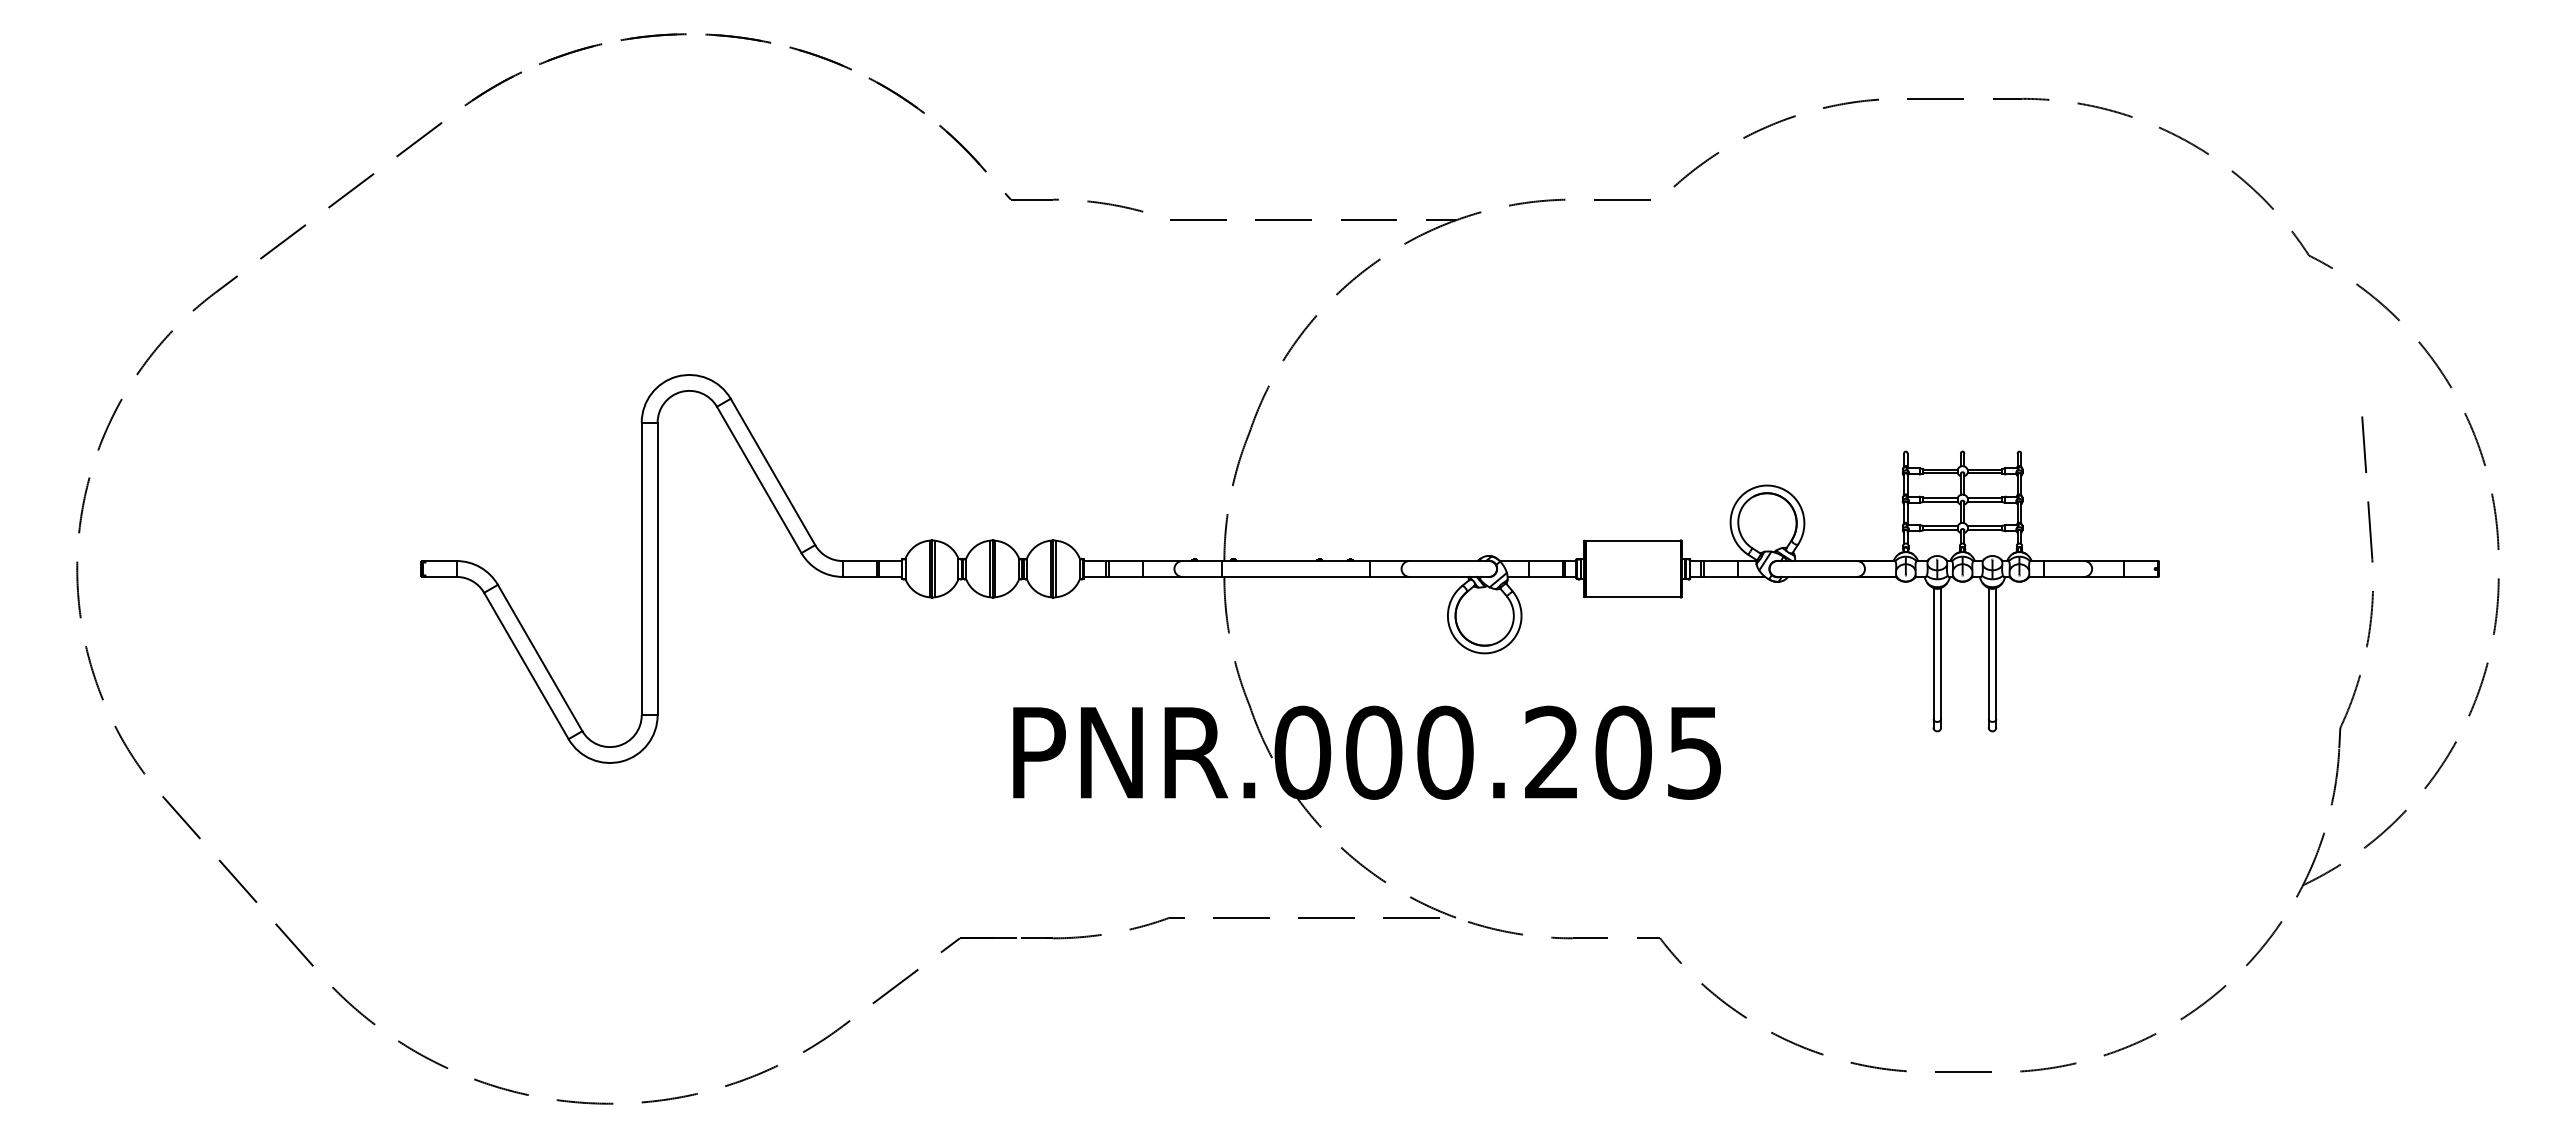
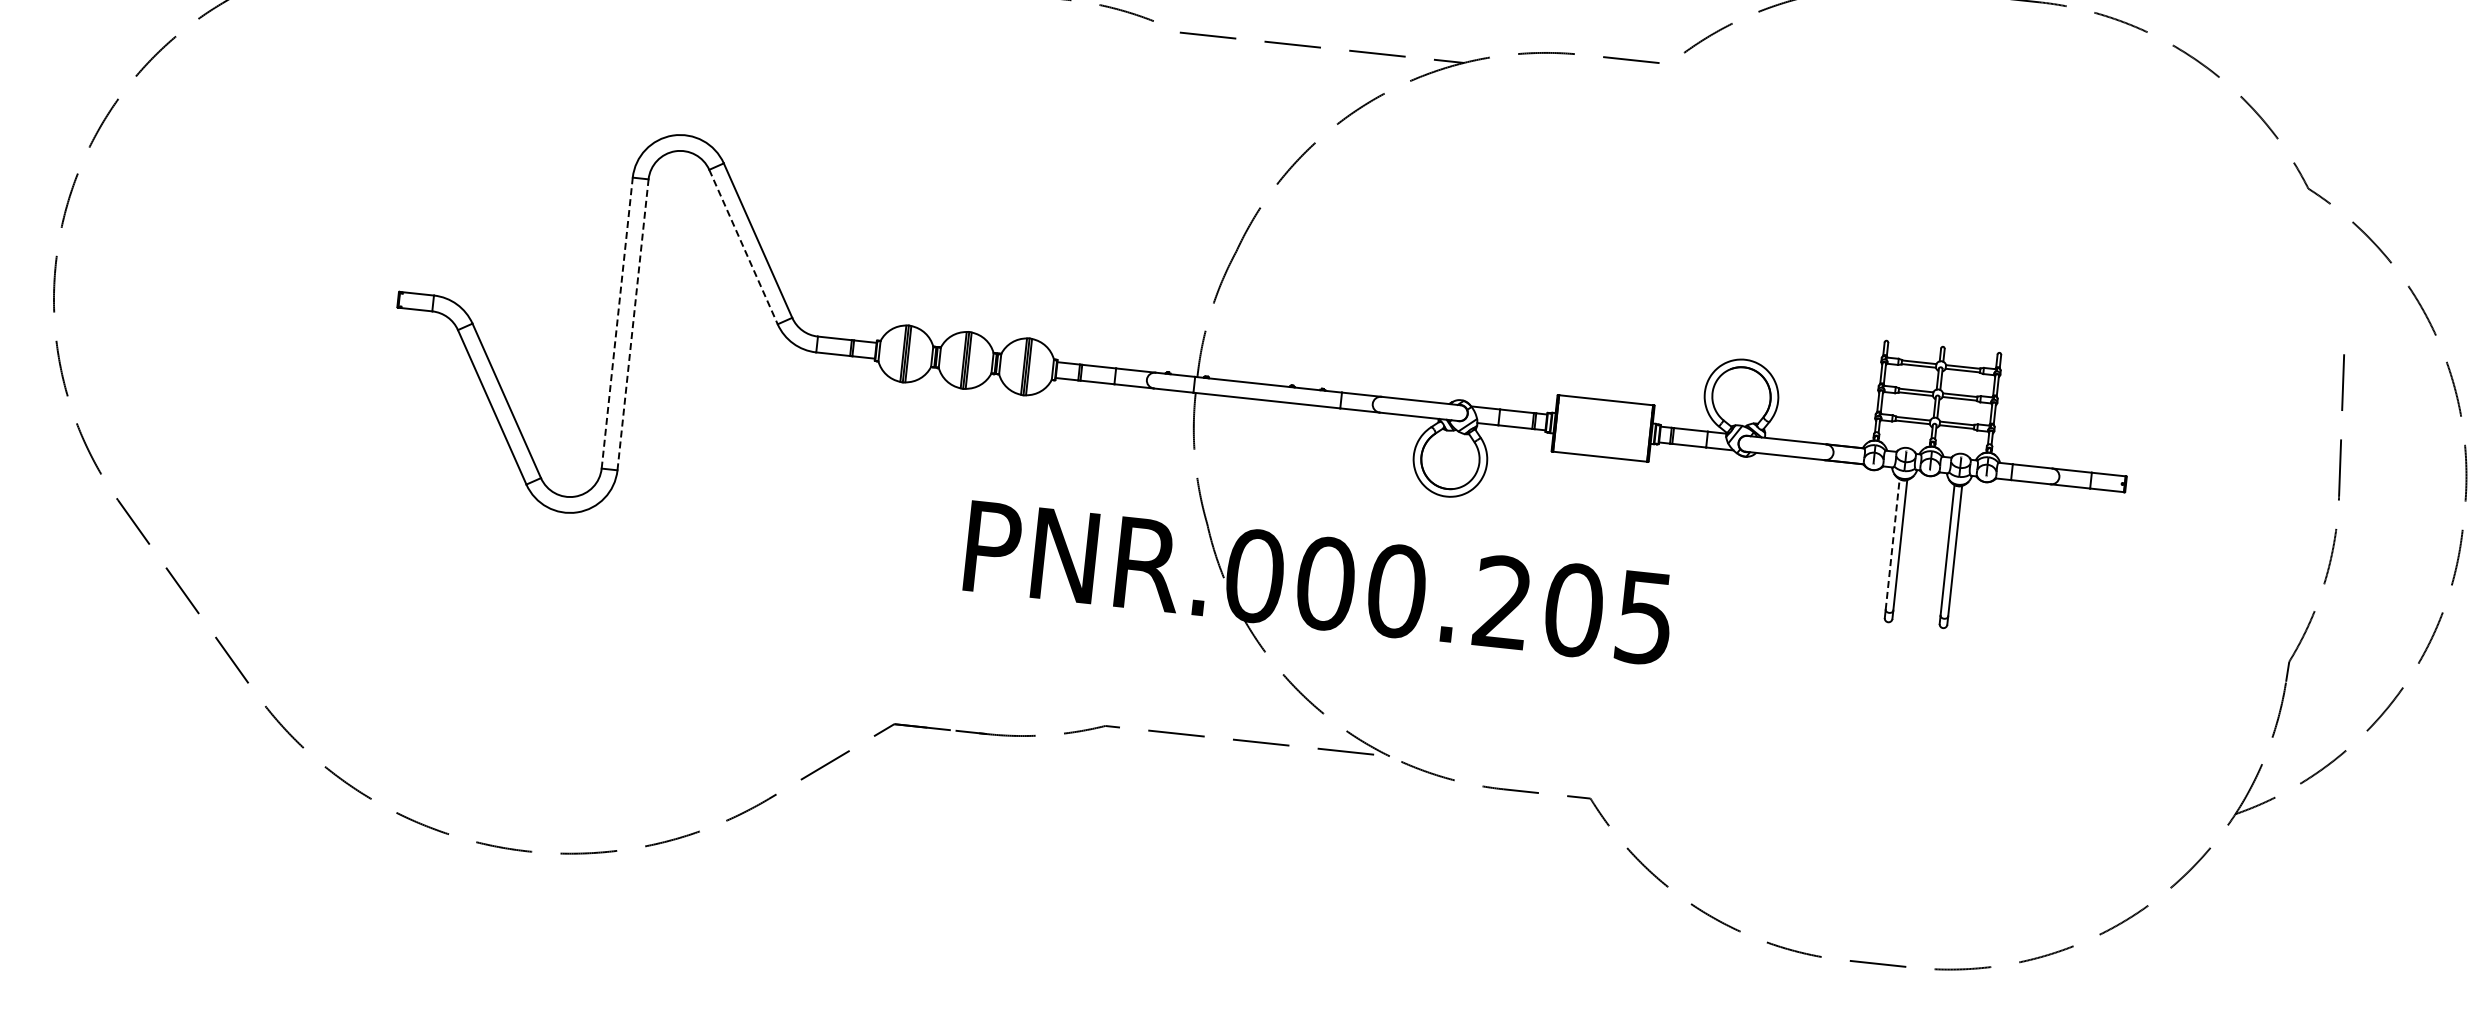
line: (759, 480) -> (743, 247), solid -> dashed
line: (641, 568) -> (617, 322), solid -> dashed
line: (657, 568) -> (632, 324), solid -> dashed
line: (1933, 653) -> (1892, 544), solid -> dashed

